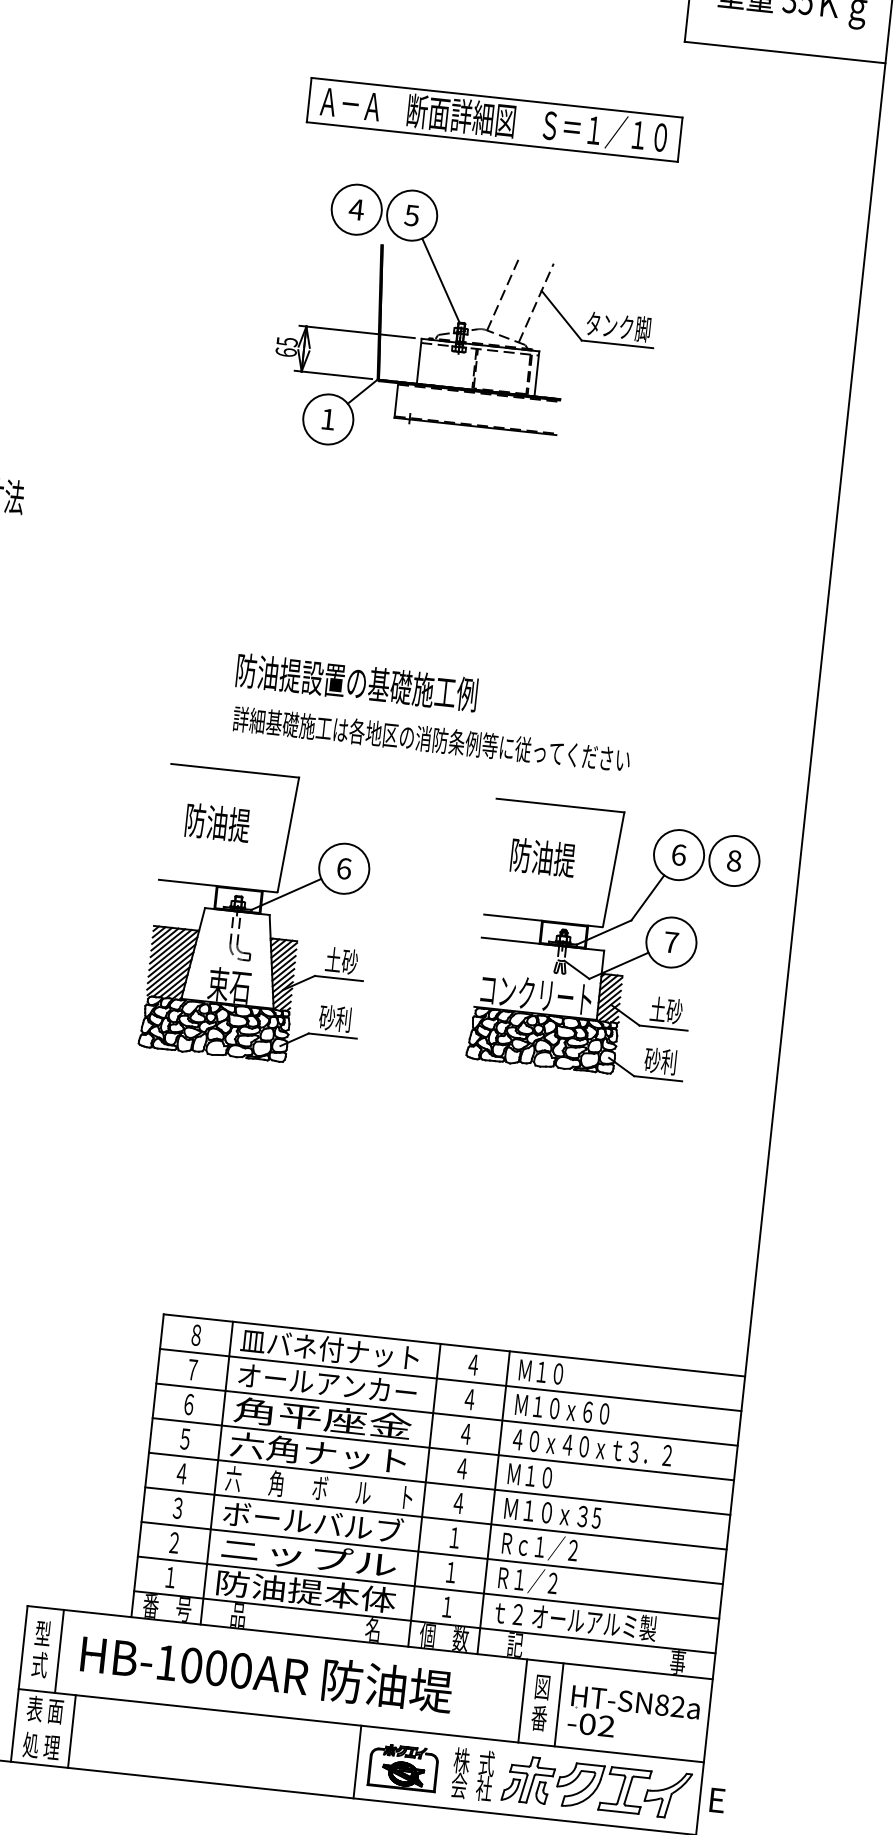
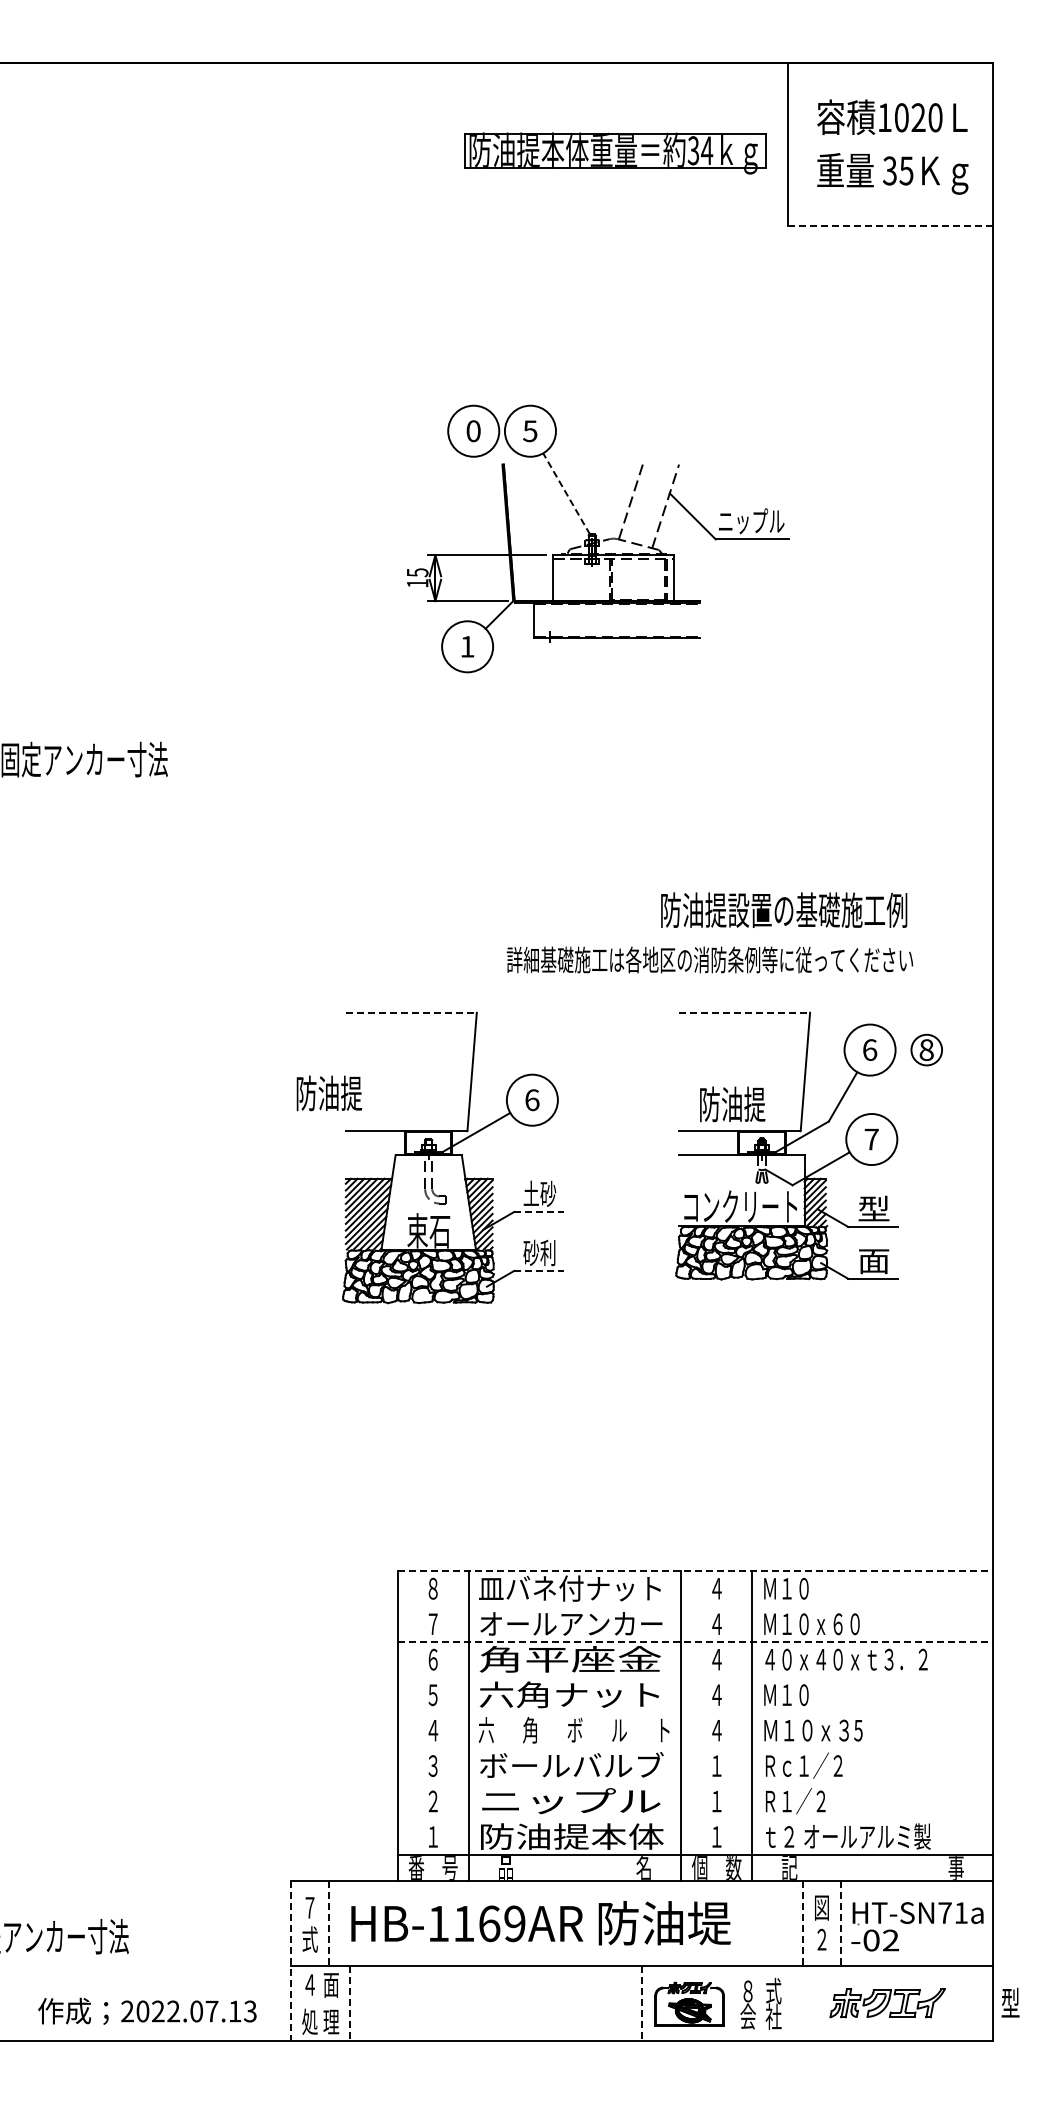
line: (785, 52) -> (890, 225), solid -> dashed
part: (494, 120) -> (603, 325), removed
text: (356, 209) -> (473, 431), 4 -> 0
line: (440, 280) -> (566, 493), solid -> dashed
text: (618, 326) -> (751, 521), タンク脚 -> ニップル
text: (286, 352) -> (417, 583), 65 -> 15
text: (357, 681) -> (784, 909), moved
text: (431, 739) -> (709, 959), moved
line: (235, 770) -> (411, 1012), solid -> dashed
line: (561, 805) -> (745, 1012), solid -> dashed
text: (217, 822) -> (329, 1093), moved
text: (542, 857) -> (732, 1104), moved
circle: (734, 860) -> (926, 1049), size x0.6
line: (338, 978) -> (538, 1211), solid -> dashed
text: (666, 1010) -> (874, 1208), 土砂 -> 型
line: (332, 1035) -> (538, 1270), solid -> dashed
text: (660, 1060) -> (873, 1260), 砂利 -> 面
line: (454, 1345) -> (695, 1571), solid -> dashed
line: (450, 1379) -> (695, 1606), removed
line: (446, 1415) -> (695, 1642), solid -> dashed
line: (443, 1449) -> (695, 1677), removed
line: (439, 1483) -> (695, 1712), removed
line: (435, 1518) -> (695, 1748), removed
line: (432, 1552) -> (695, 1783), removed
line: (428, 1587) -> (695, 1819), removed
text: (42, 1632) -> (309, 1906), 型 -> ７
line: (59, 1651) -> (328, 1923), solid -> dashed
text: (216, 1667) -> (489, 1923), HB-1000AR -> HB-1169AR
line: (19, 1684) -> (291, 1961), solid -> dashed
line: (522, 1700) -> (803, 1923), solid -> dashed
line: (559, 1704) -> (840, 1923), solid -> dashed
text: (669, 1705) -> (952, 1912), HT-SN82a -> HT-SN71a
text: (34, 1708) -> (309, 1984), 表 -> ４
text: (538, 1718) -> (821, 1939), 番 -> ２
line: (71, 1732) -> (349, 2004), solid -> dashed
text: (461, 1760) -> (747, 1990), 株 -> ８
line: (357, 1762) -> (642, 2004), solid -> dashed
part: (596, 1787) -> (887, 2003), size x0.6
text: (716, 1799) -> (1010, 2002), E -> 型

